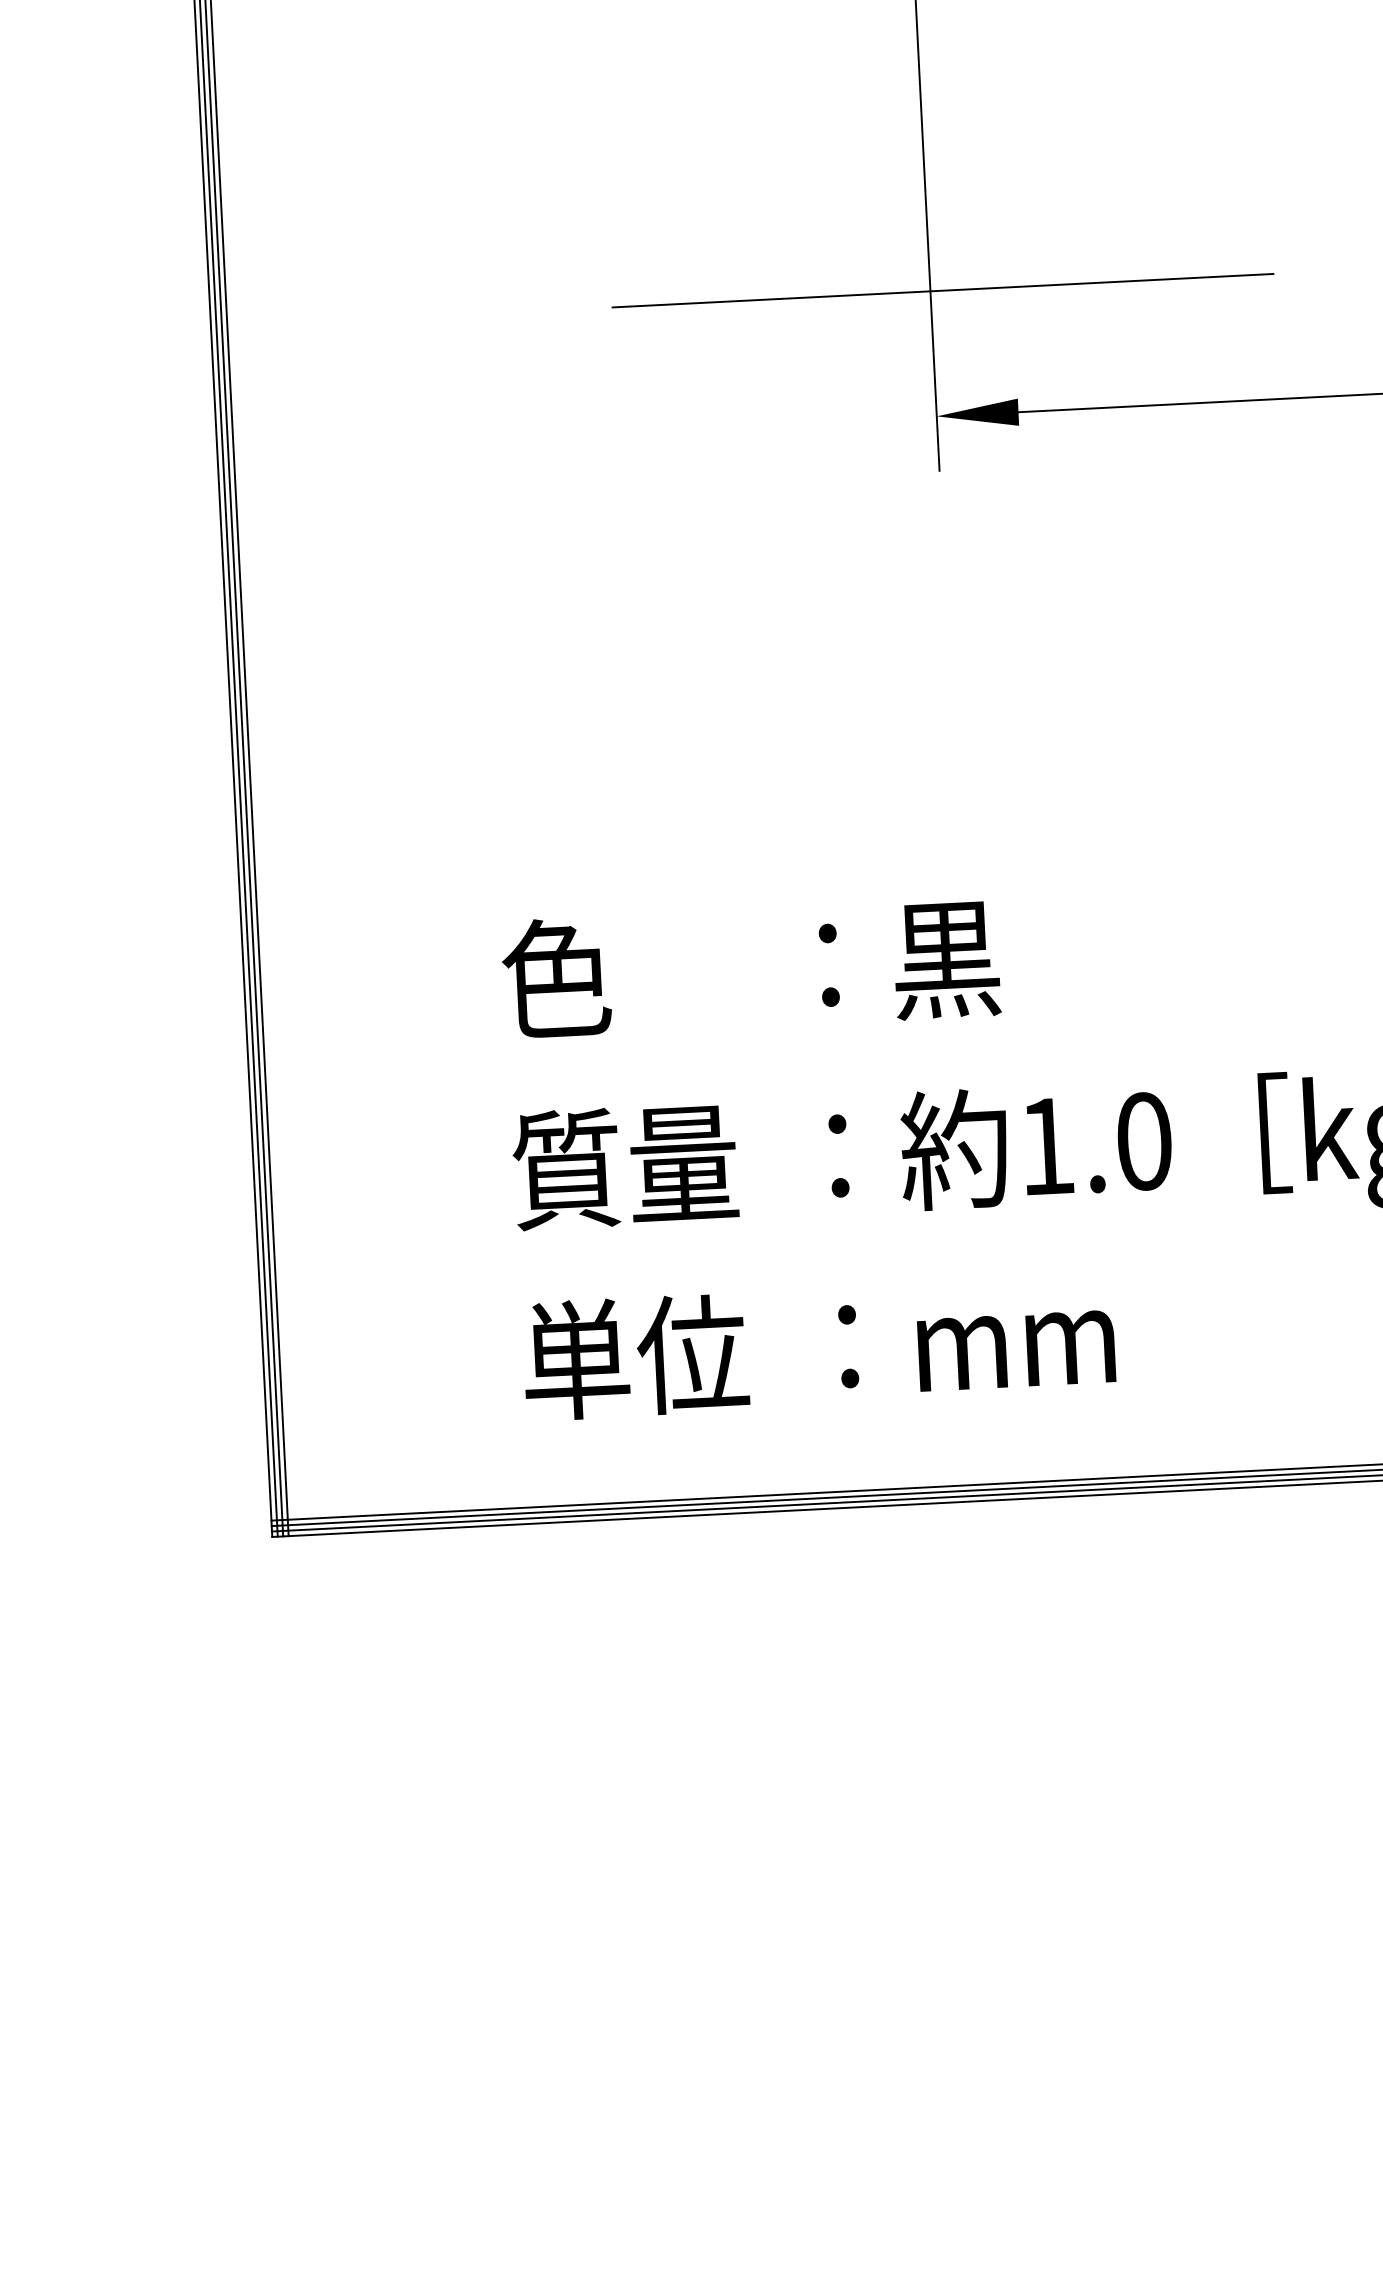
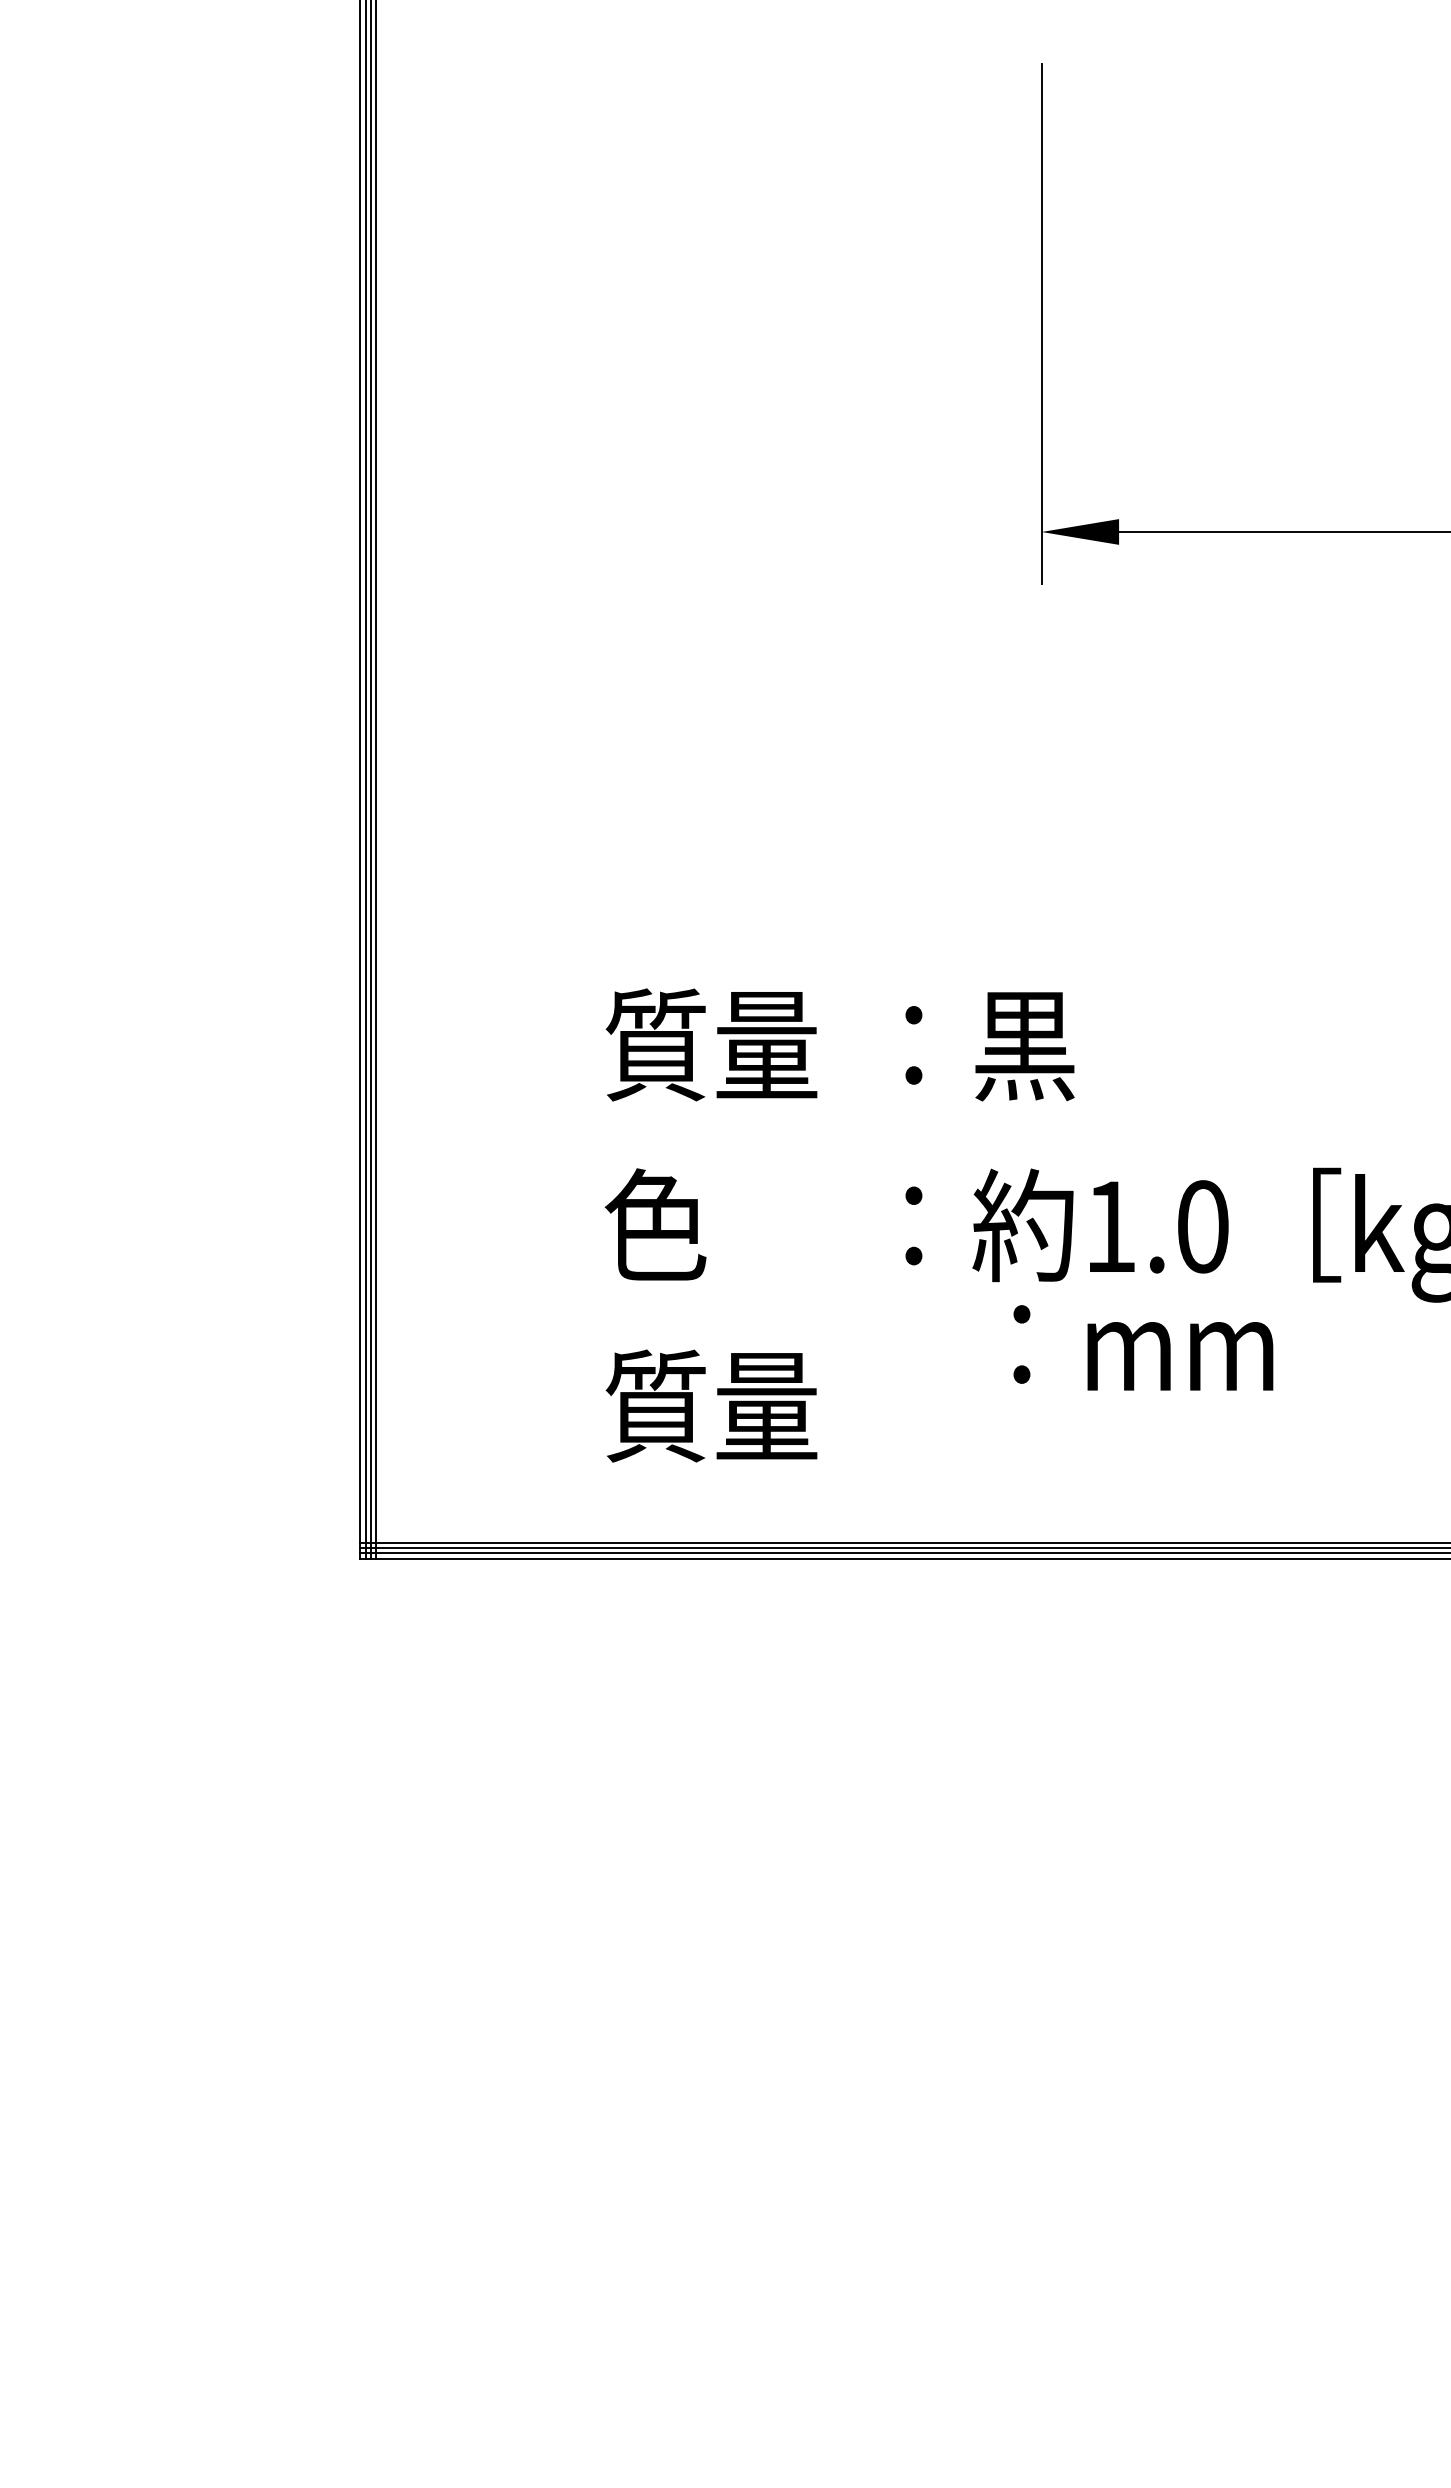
line: (942, 290) -> (1053, 413), removed
text: (614, 975) -> (710, 1044), 色 -> 質量
text: (624, 1165) -> (710, 1224), 質量 -> 色
text: (977, 1343) -> (1143, 1347), moved
text: (634, 1356) -> (711, 1405), 単位 -> 質量

